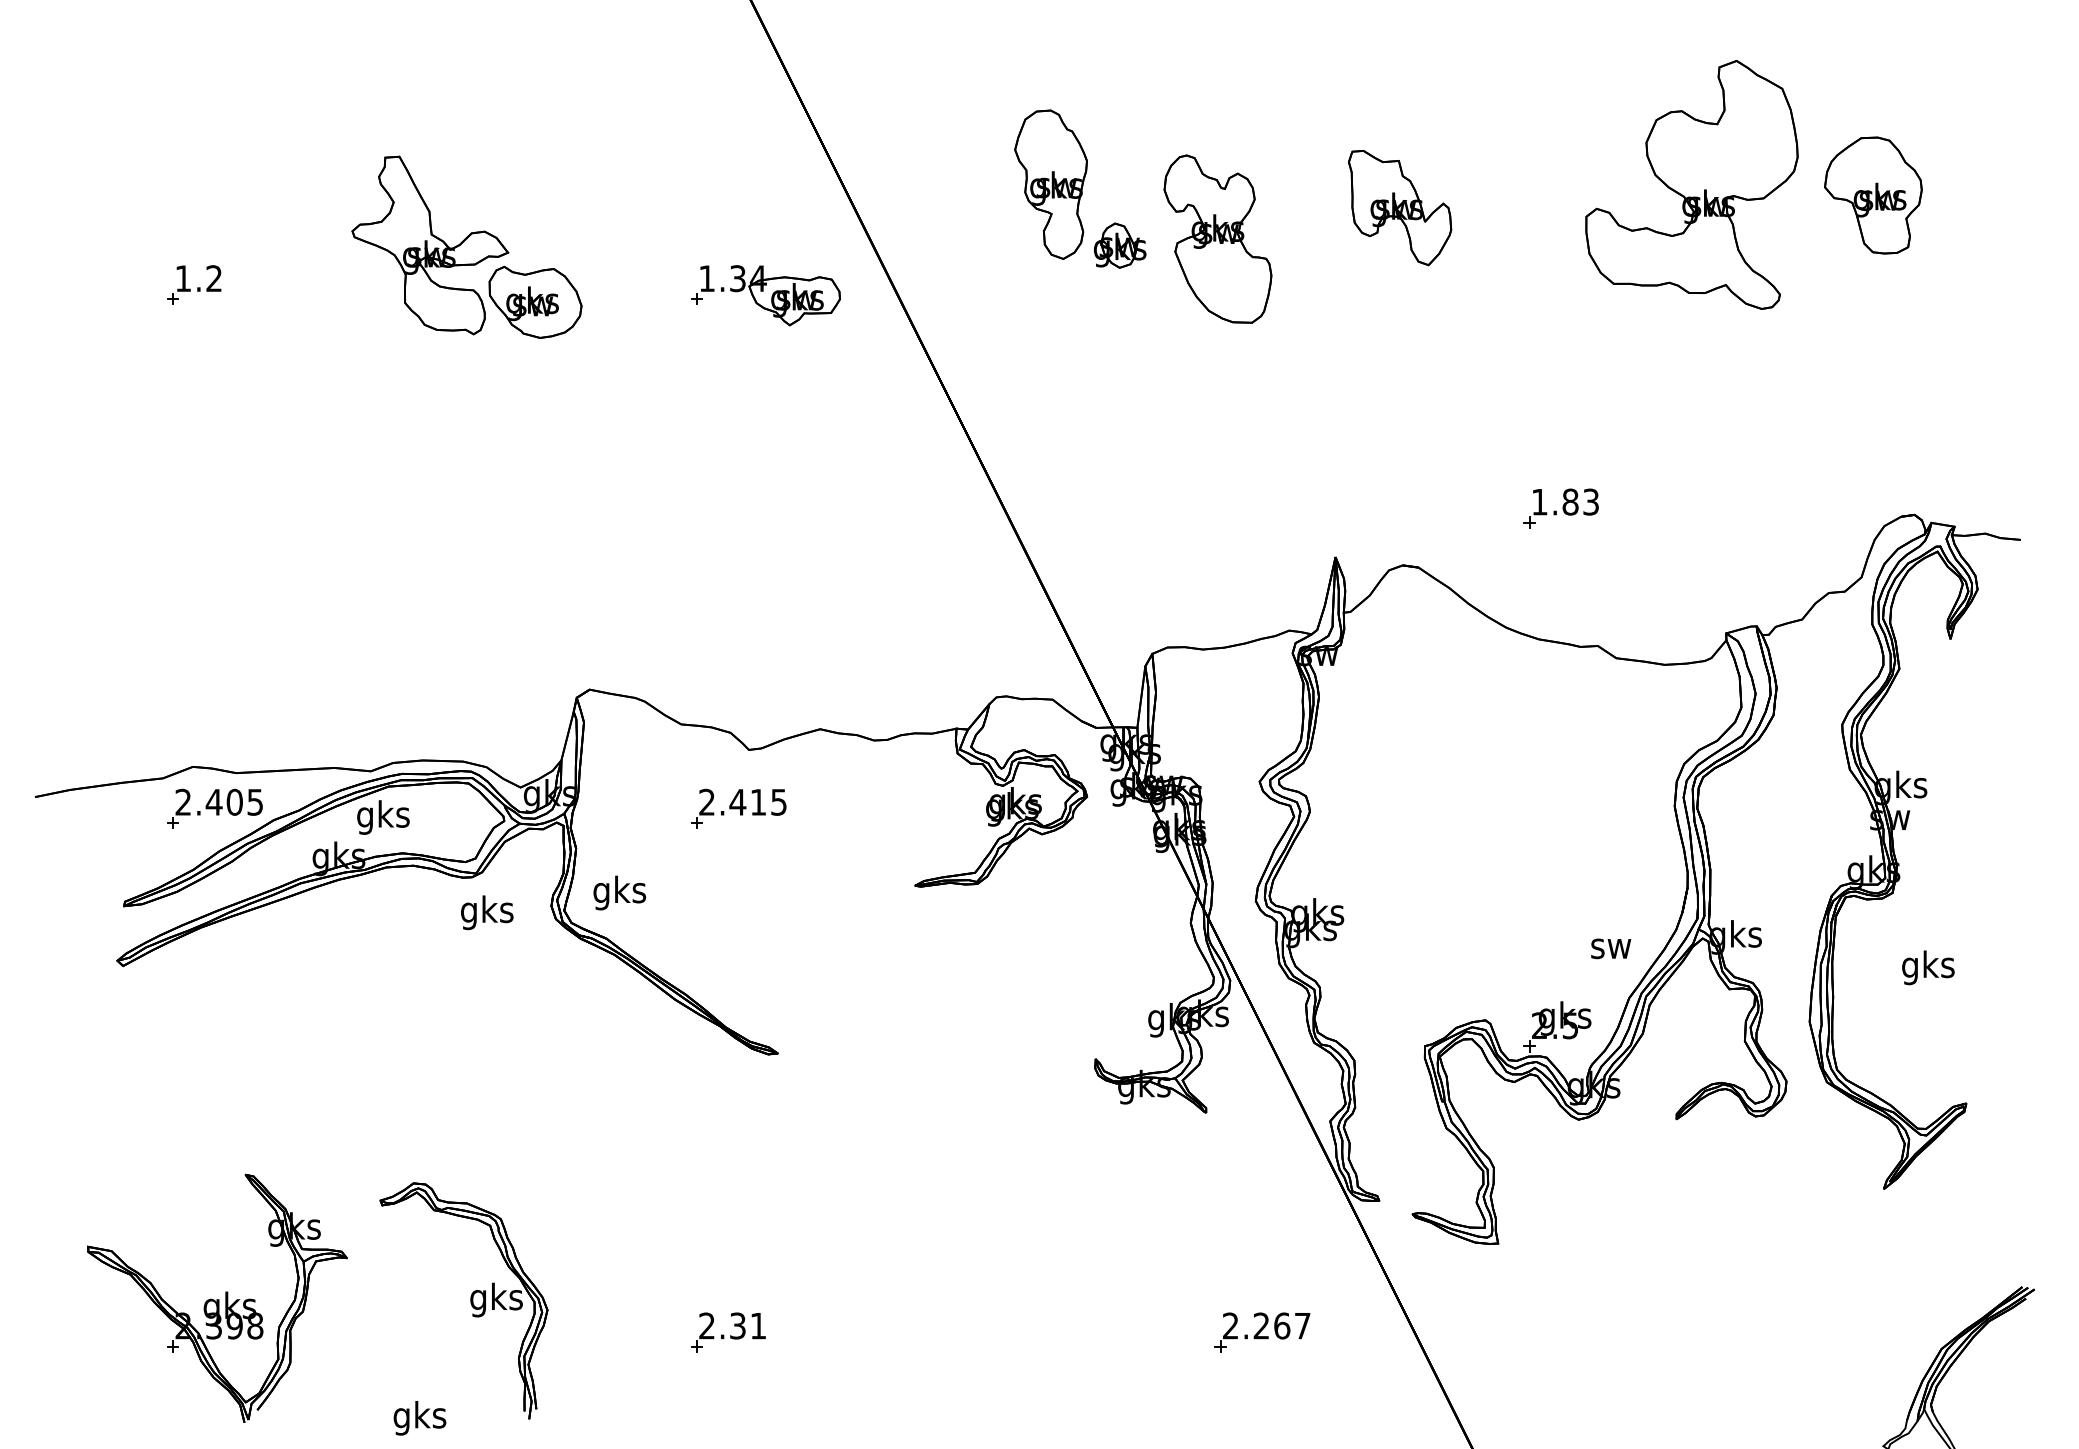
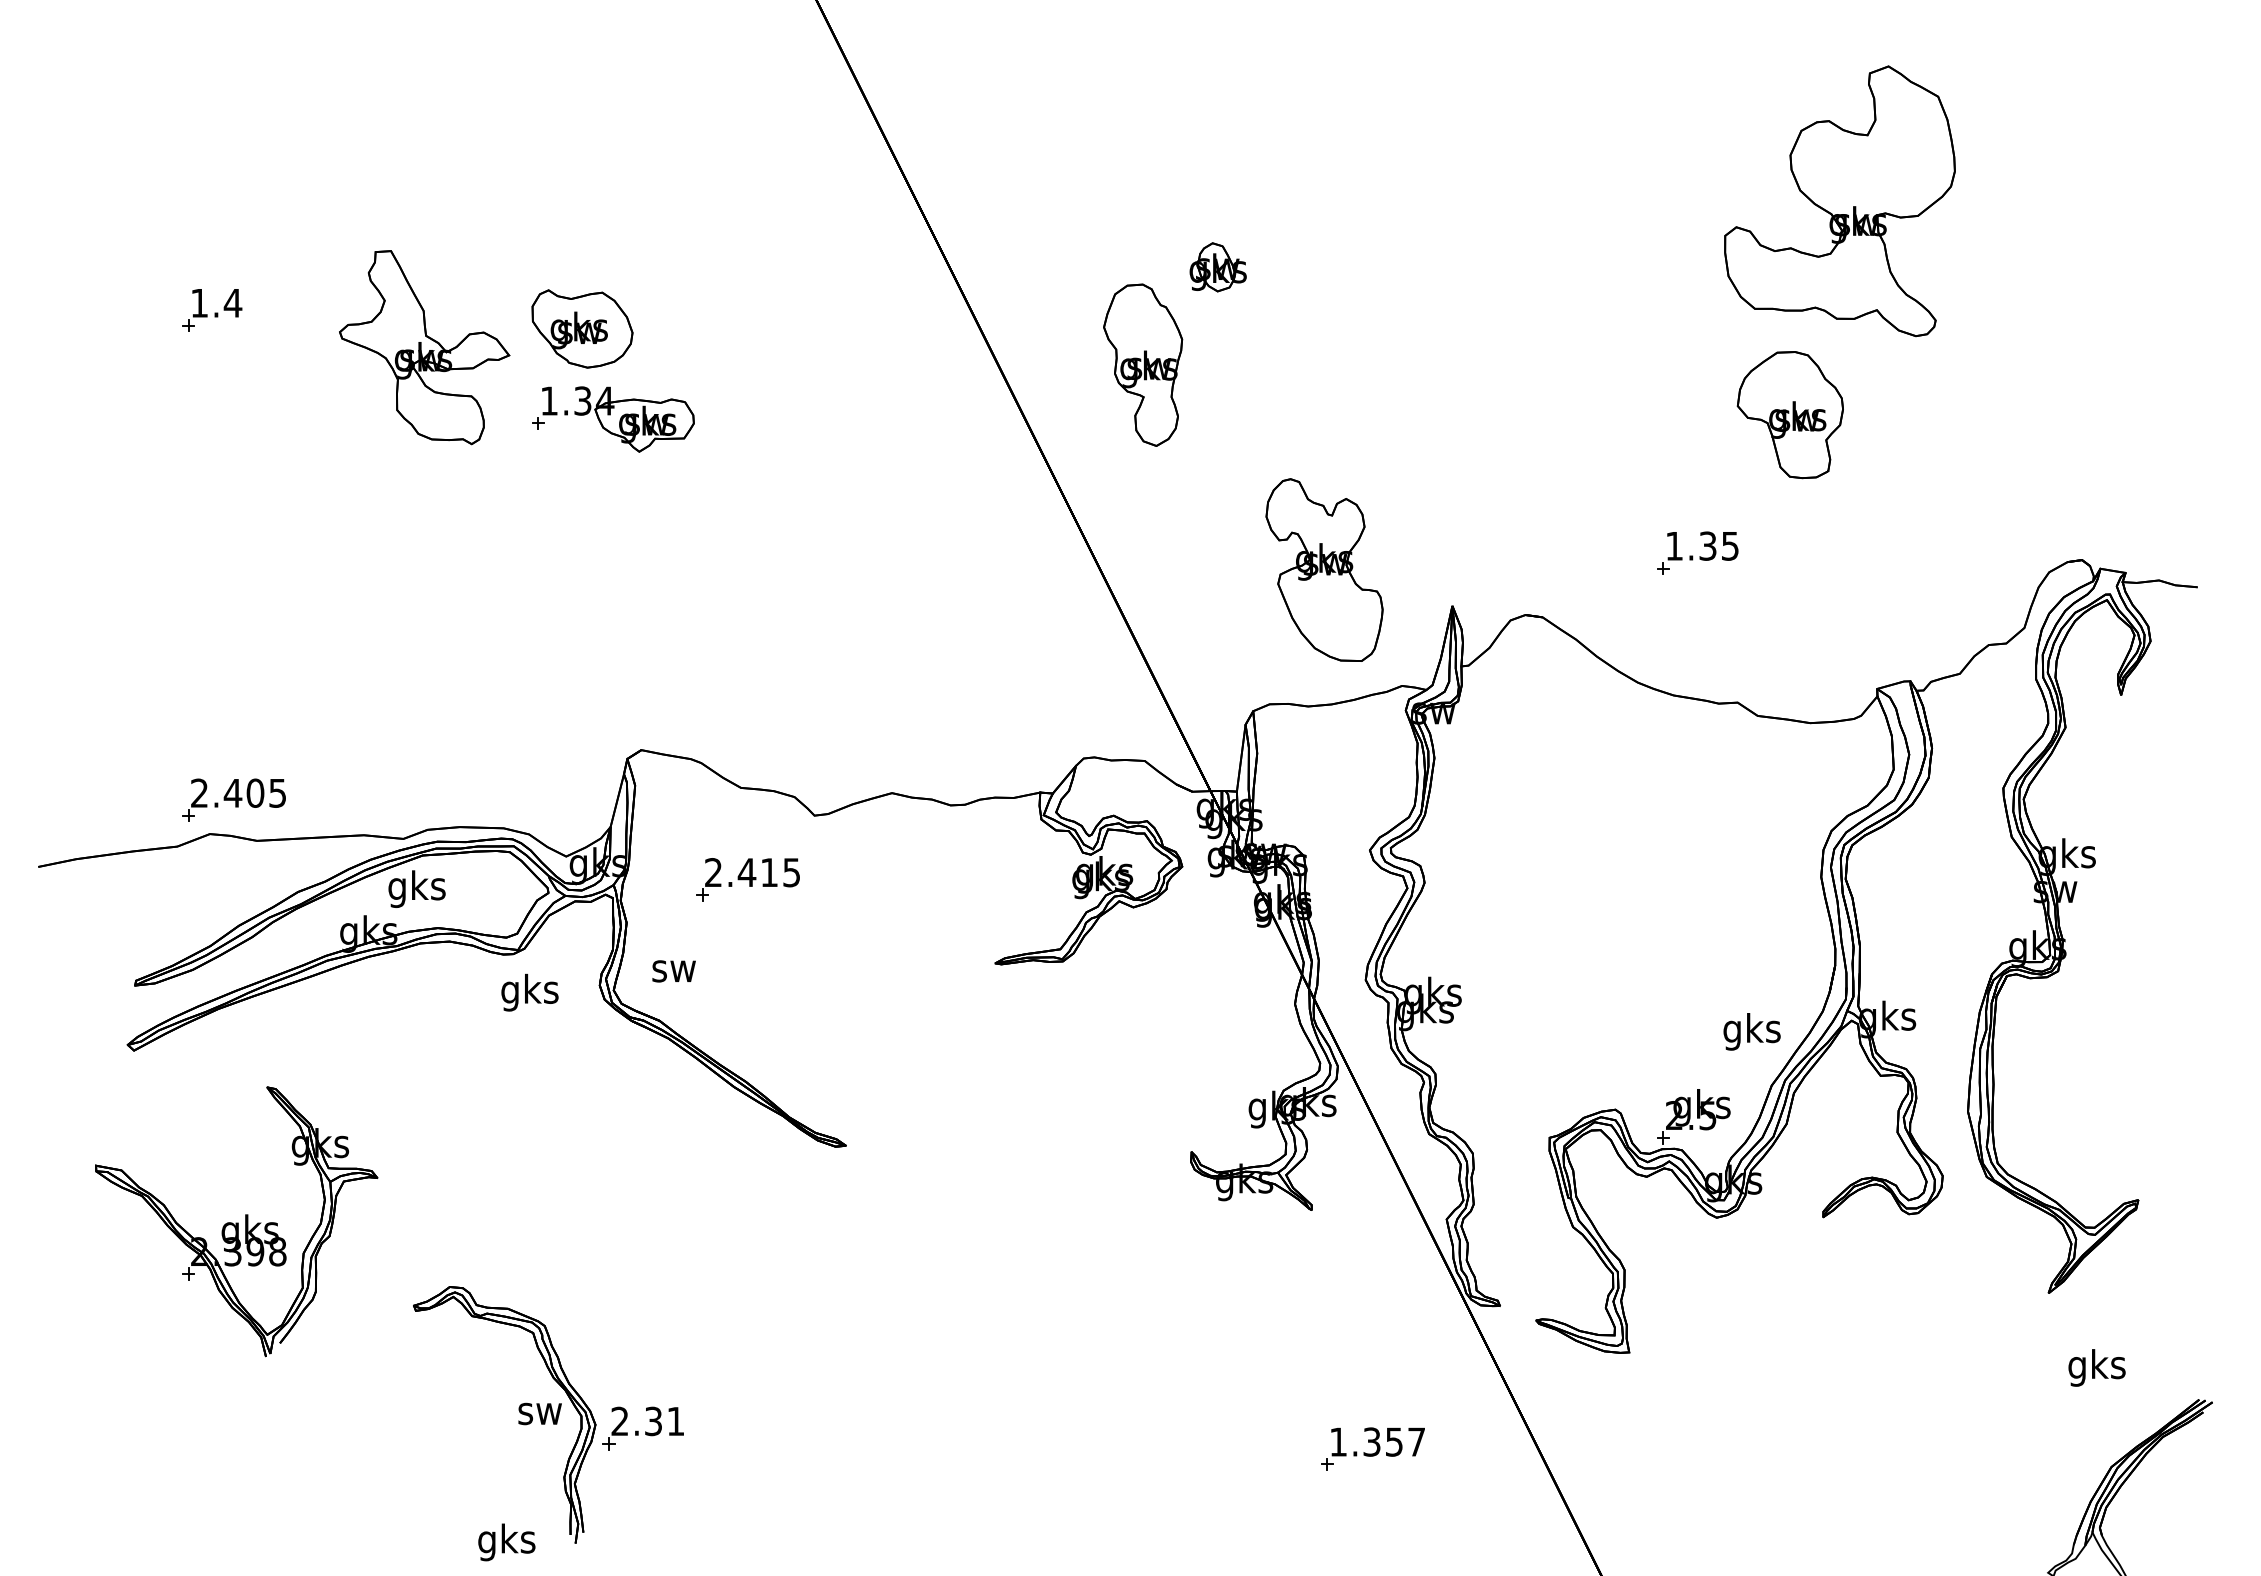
part: (1050, 184) -> (1142, 365), moved
part: (1873, 195) -> (1790, 415), moved
part: (1400, 208) -> (1523, 226), removed
part: (1217, 238) -> (1324, 569), moved
part: (430, 245) -> (424, 347), moved
text: (213, 278) -> (232, 303), 1.2 -> 1.4
part: (765, 295) -> (612, 419), moved
text: (1580, 501) -> (1718, 545), 1.83 -> 1.35
part: (214, 808) -> (233, 799), moved
part: (738, 808) -> (747, 879), moved
text: (619, 892) -> (673, 970), gks -> sw
text: (1610, 948) -> (1751, 1031), sw -> gks
text: (1928, 967) -> (2097, 1367), moved
part: (217, 1297) -> (236, 1220), moved
text: (496, 1299) -> (540, 1413), gks -> sw
text: (1256, 1325) -> (1366, 1441), 2.267 -> 1.357
part: (728, 1332) -> (643, 1428), moved
text: (419, 1418) -> (506, 1542), moved

